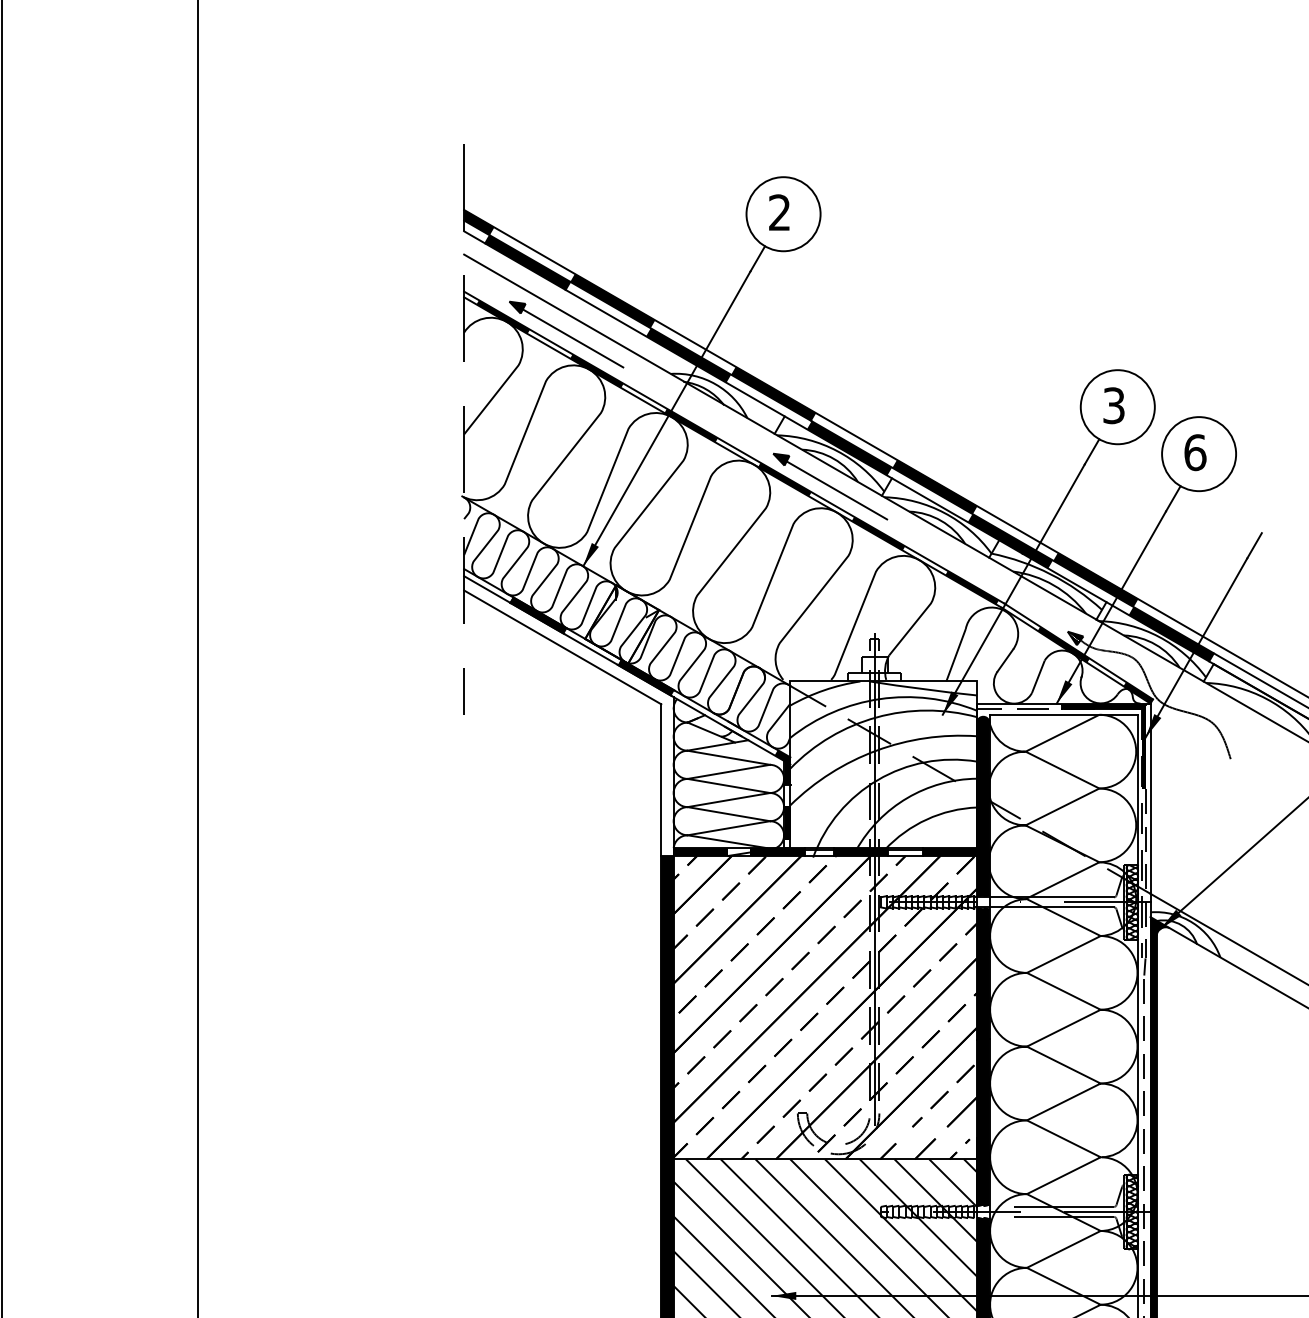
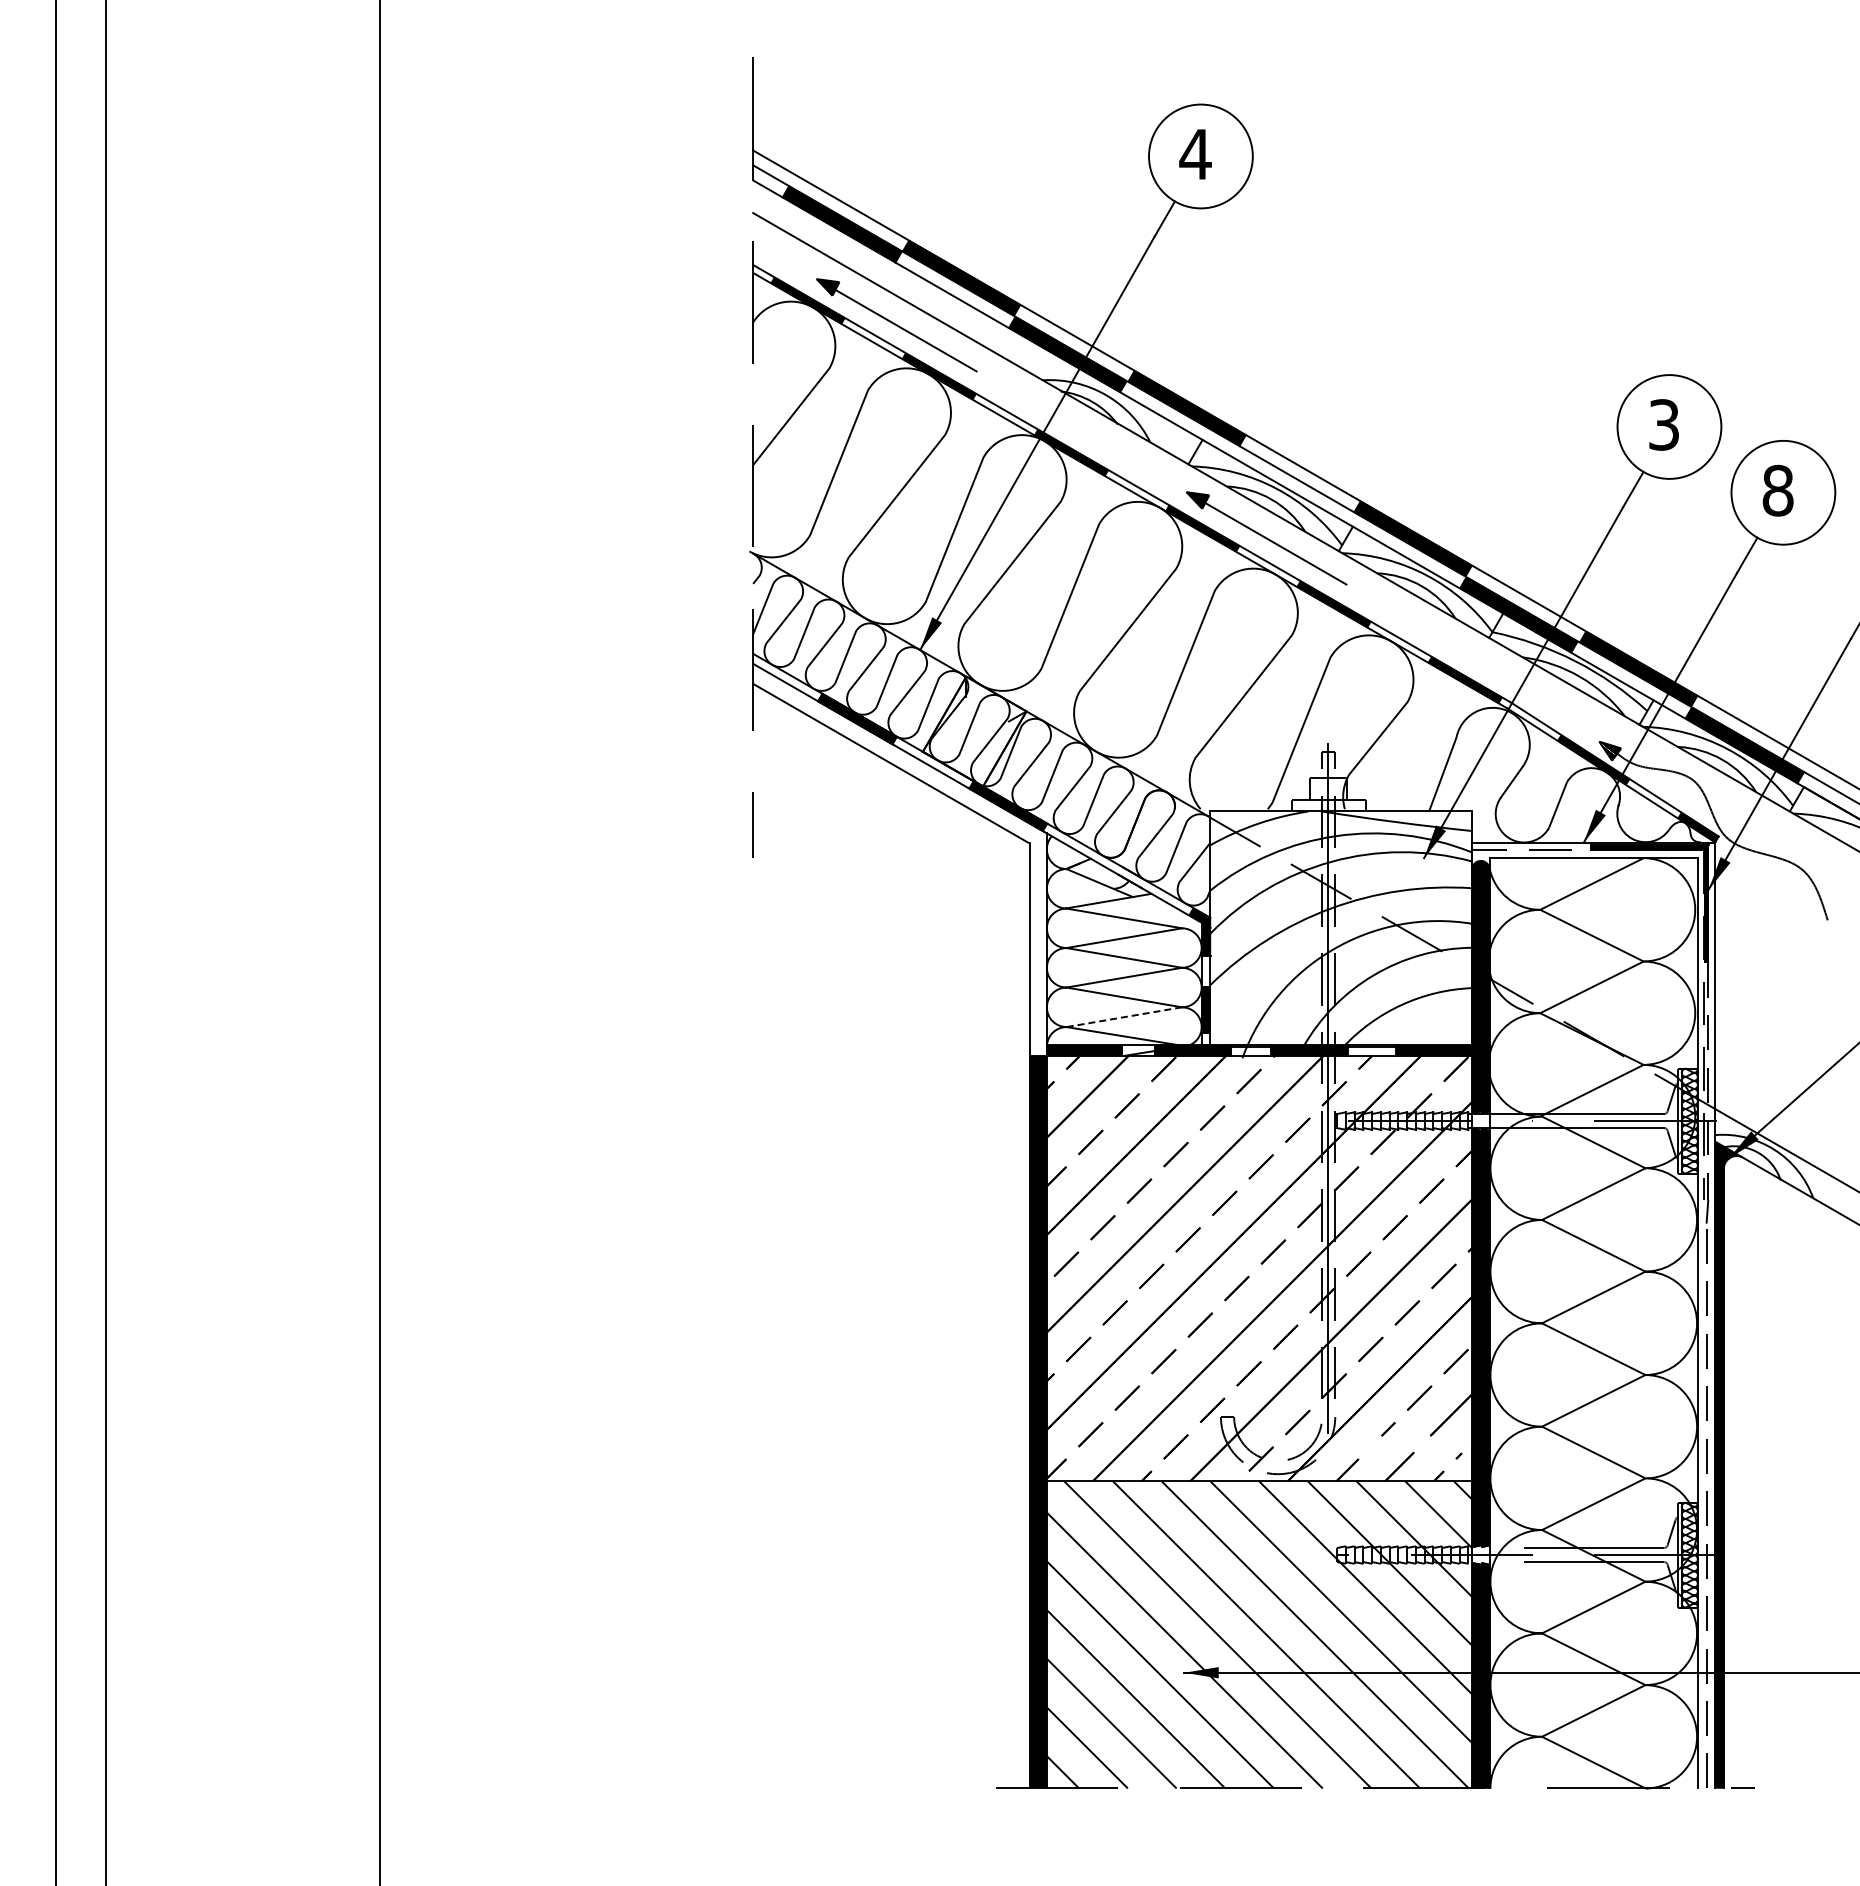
text: (779, 212) -> (1195, 153), 2 -> 4
fill: (479, 222) -> (774, 168), removed
fill: (848, 448) -> (1292, 484), removed
text: (1194, 452) -> (1777, 490), 6 -> 8
line: (729, 828) -> (1124, 1017), solid -> dashed

